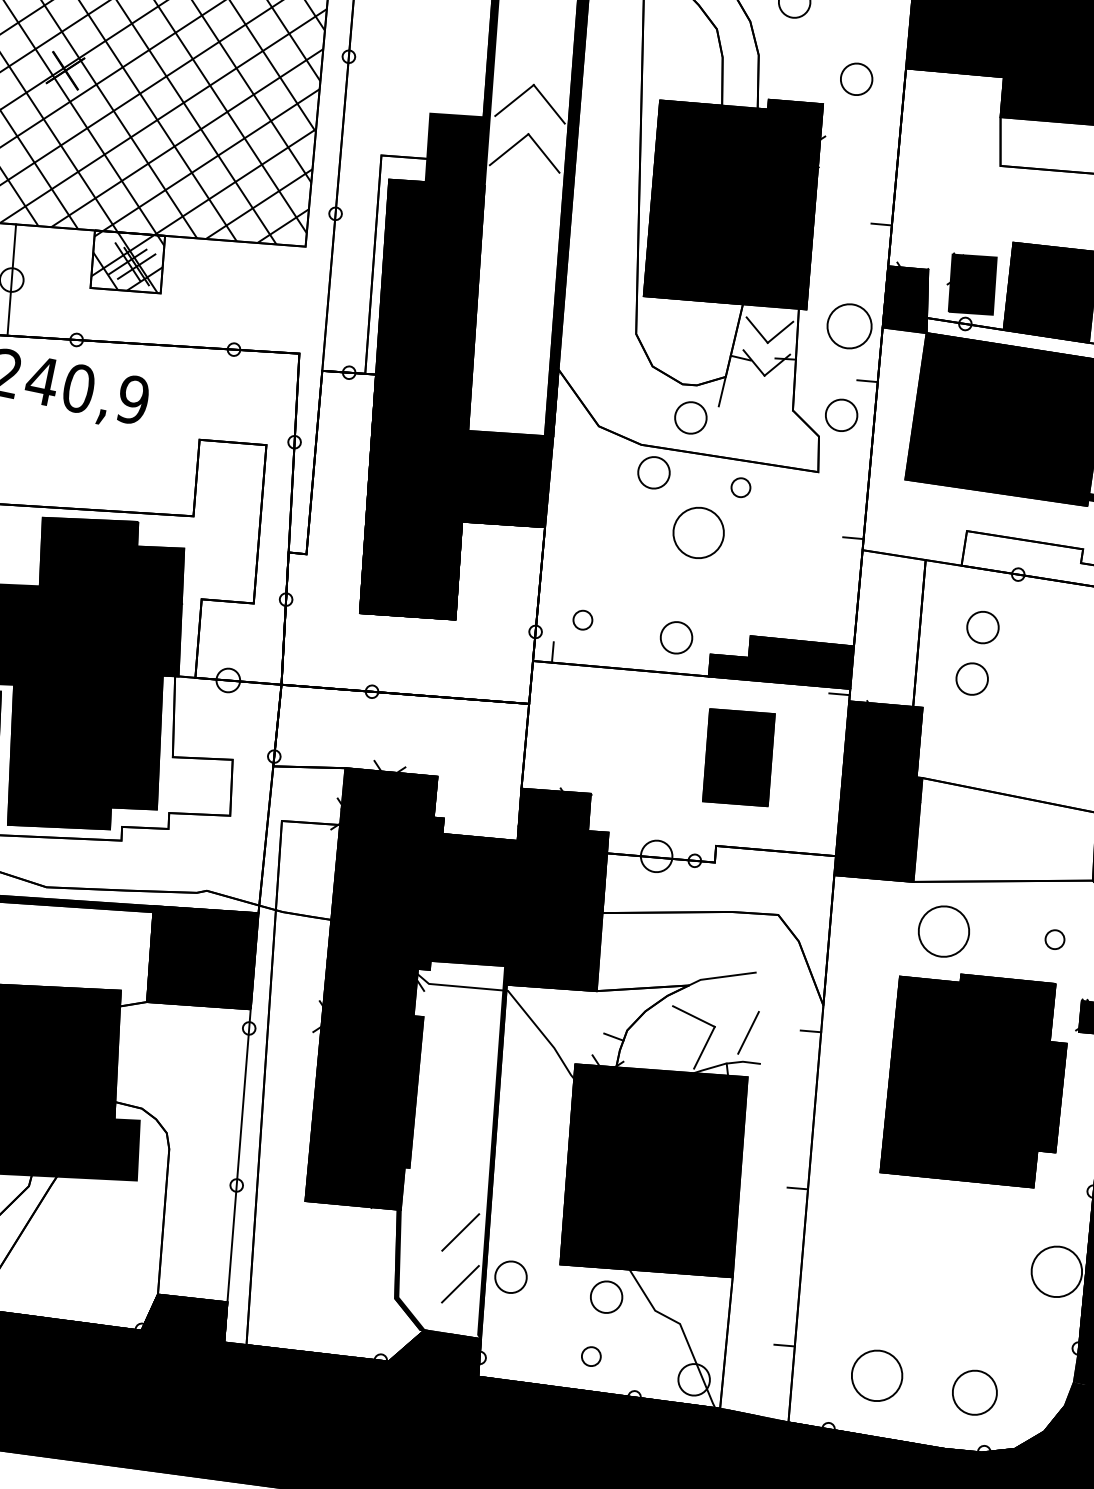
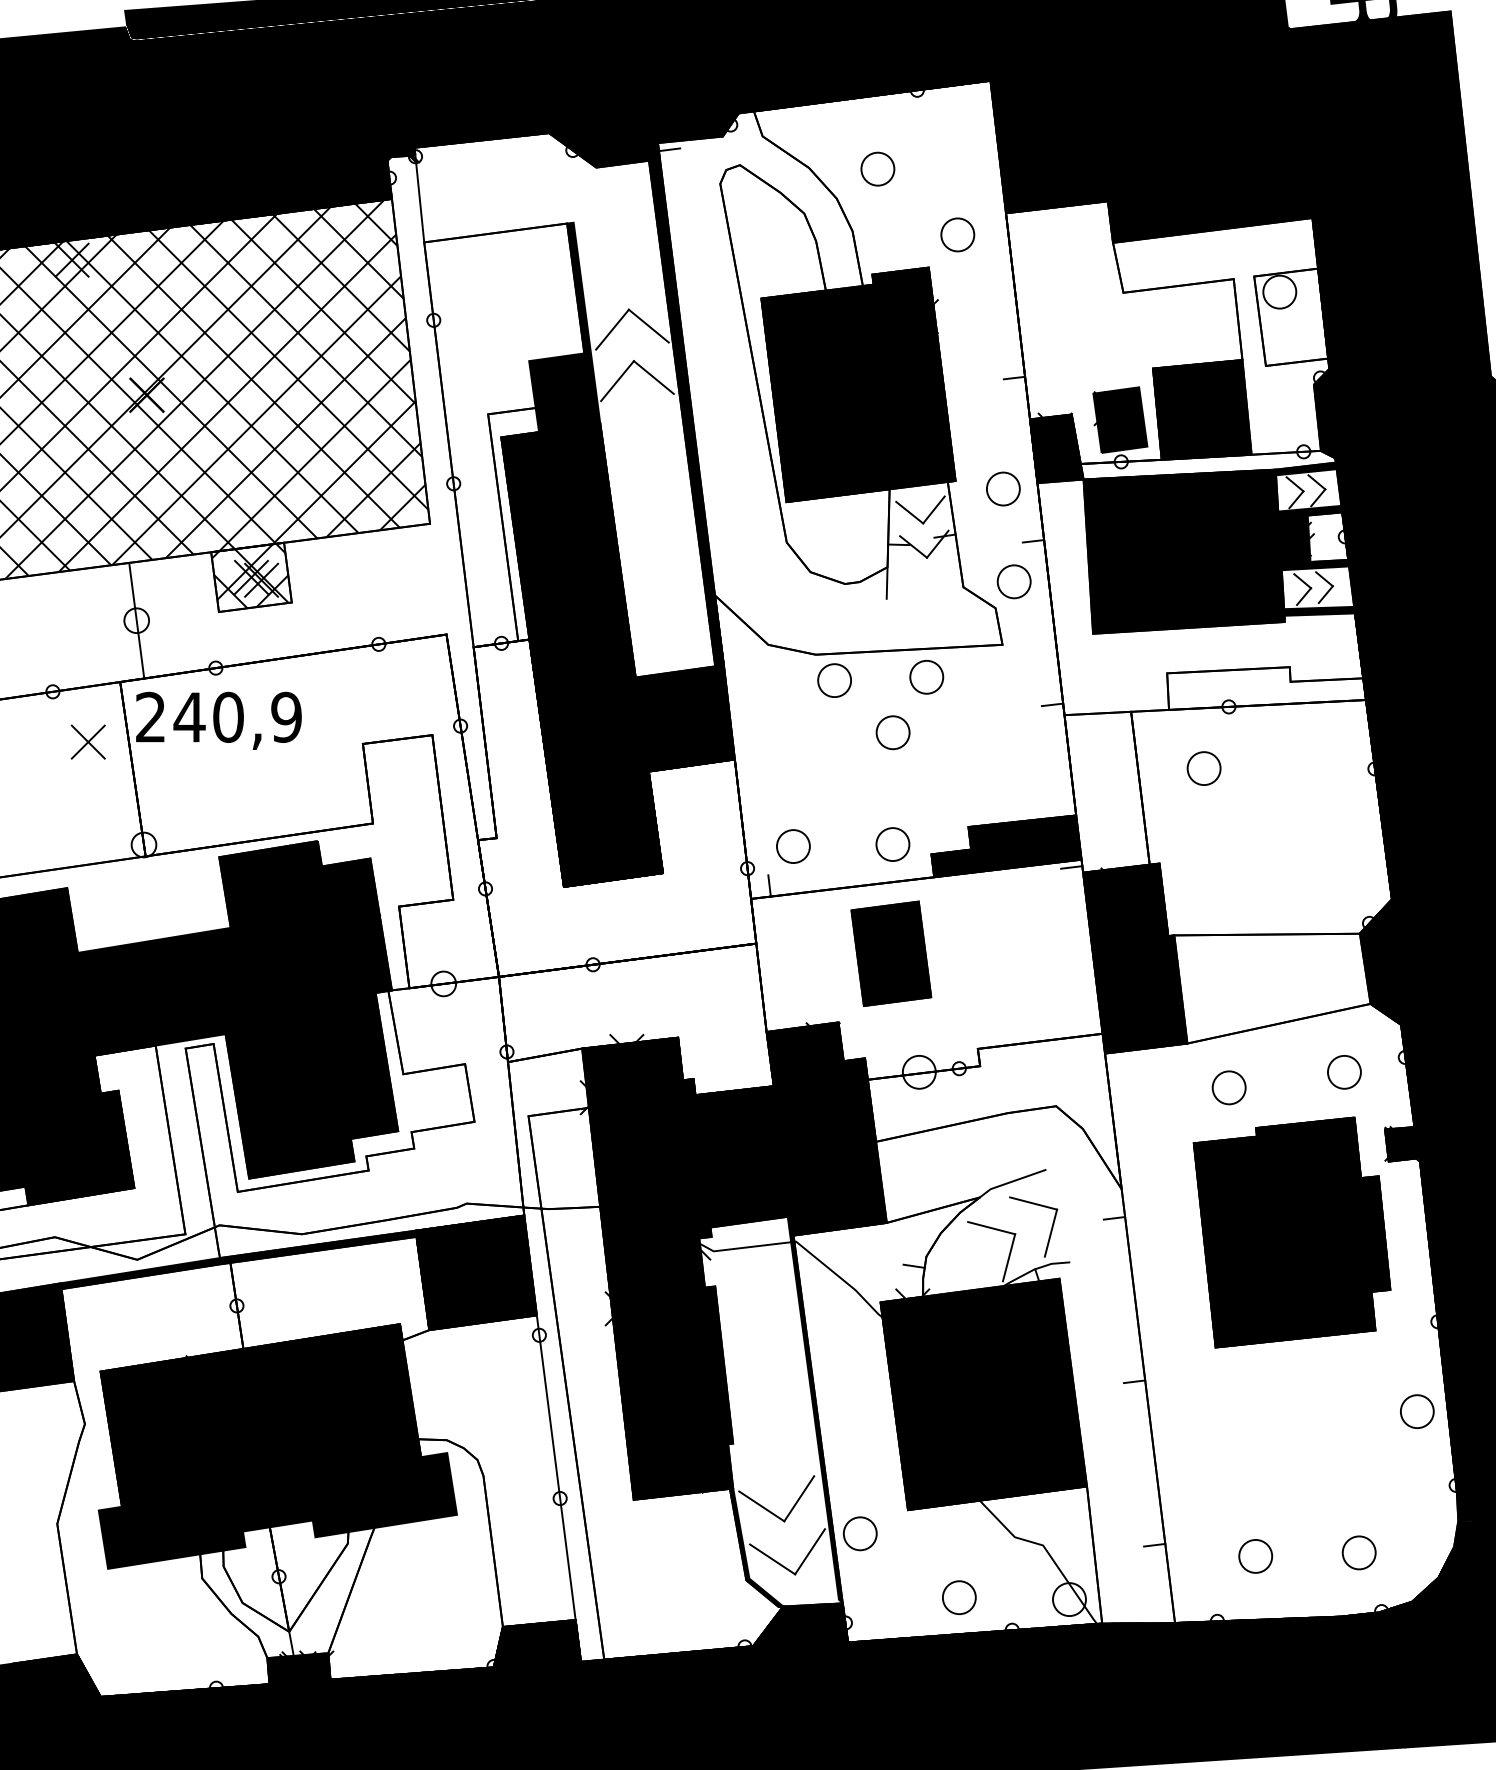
circle: (849, 325) -> (1003, 488), size x0.71
circle: (690, 417) -> (860, 616), removed
circle: (740, 486) -> (926, 676), size x1.67
circle: (698, 532) -> (892, 732), size x0.62
circle: (582, 619) -> (792, 846), size x1.67
circle: (971, 678) -> (1203, 823), removed
part: (739, 757) -> (891, 953), moved
circle: (943, 931) -> (1228, 1087), size x0.62
circle: (1055, 939) -> (1344, 1072), size x1.67
line: (737, 1001) -> (1033, 1203), added
line: (423, 1232) -> (761, 1506), added
circle: (1056, 1271) -> (1416, 1411), size x0.62
line: (423, 1284) -> (772, 1559), added
circle: (605, 1296) -> (961, 1533), removed
circle: (591, 1356) -> (959, 1597), size x1.67
circle: (877, 1374) -> (1255, 1555), size x0.62
circle: (974, 1392) -> (1358, 1552), size x0.71

